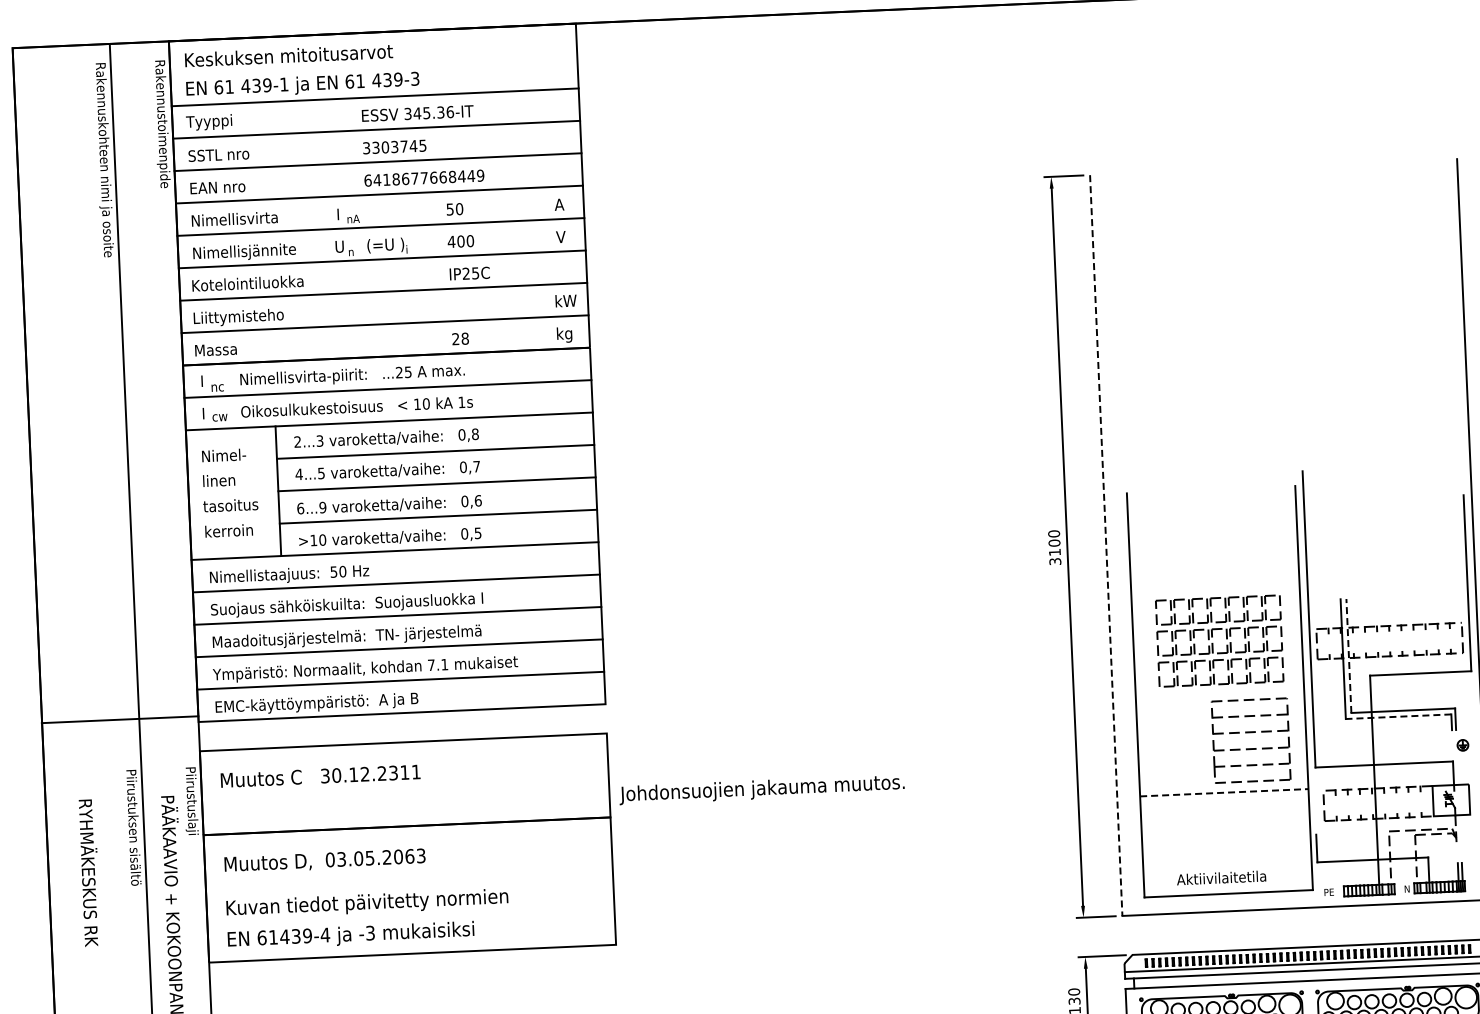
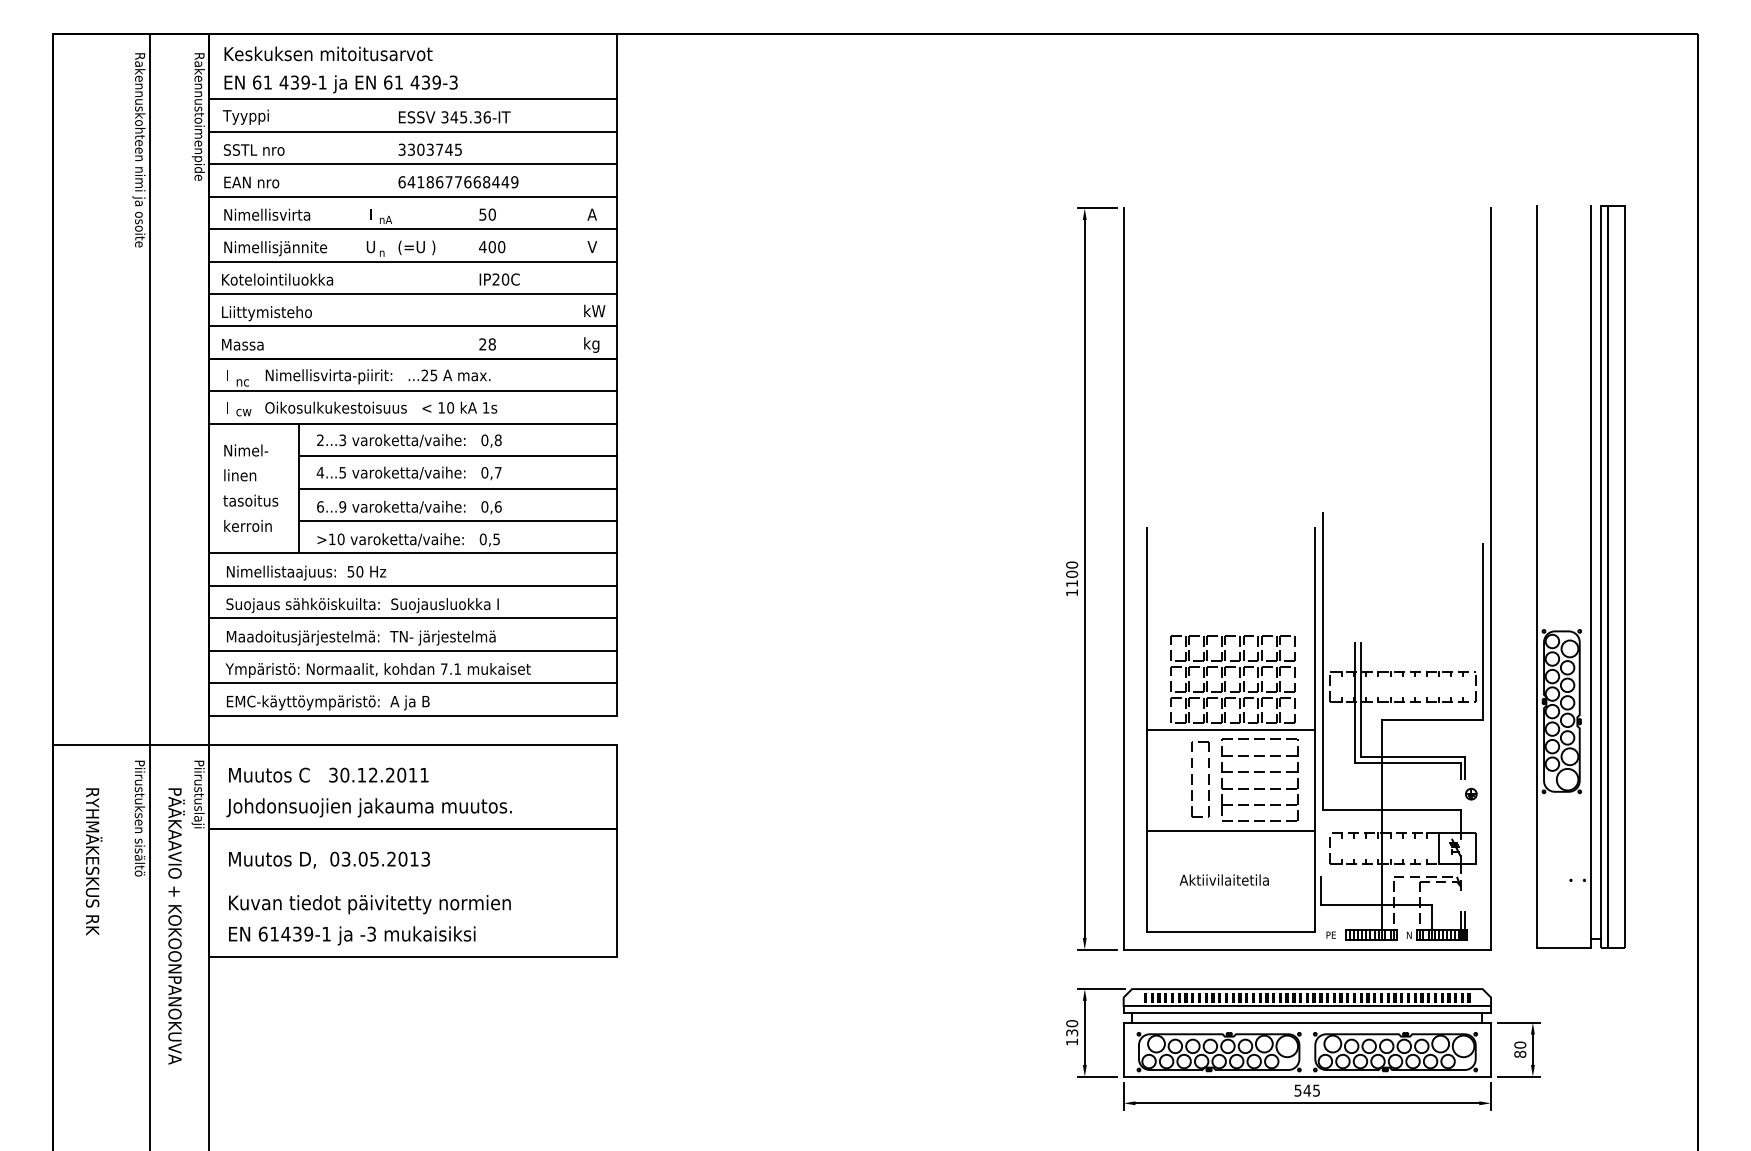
text: (475, 273) -> (505, 279), IP25C -> IP20C
line: (1106, 545) -> (1123, 578), dashed -> solid
text: (1055, 561) -> (1072, 592), 3100 -> 1100
line: (1349, 655) -> (1361, 699), dashed -> solid
line: (1219, 691) -> (1230, 729), added
line: (1398, 716) -> (1408, 762), dashed -> solid
line: (119, 719) -> (130, 744), moved
part: (1183, 742) -> (1192, 779), added
text: (393, 772) -> (401, 774), 30.12.2311 -> 30.12.2011
text: (761, 789) -> (368, 807), moved
line: (1224, 793) -> (1231, 831), dashed -> solid
text: (409, 855) -> (414, 858), 03.05.2063 -> 03.05.2013
text: (1220, 877) -> (1223, 879), moved
text: (325, 935) -> (326, 934), 61439-4 -> 61439-1

